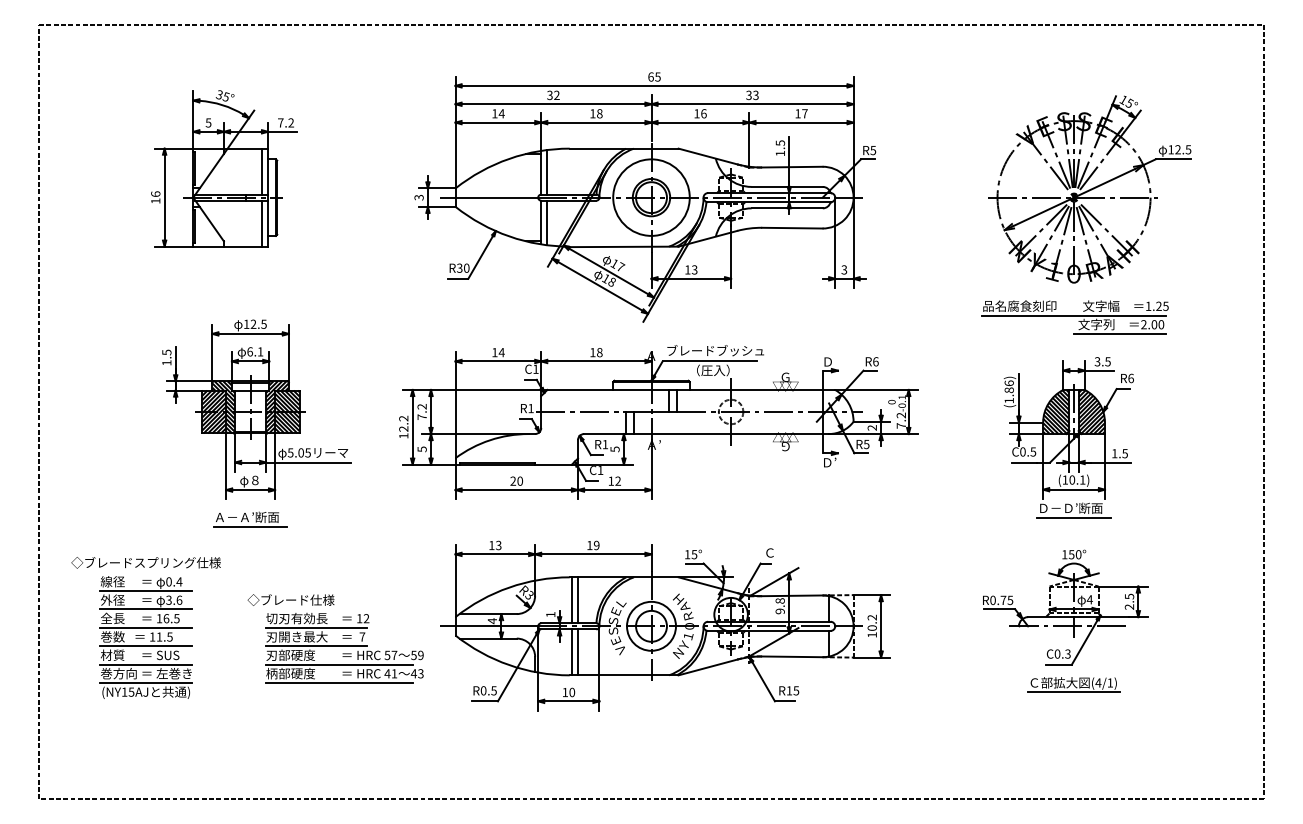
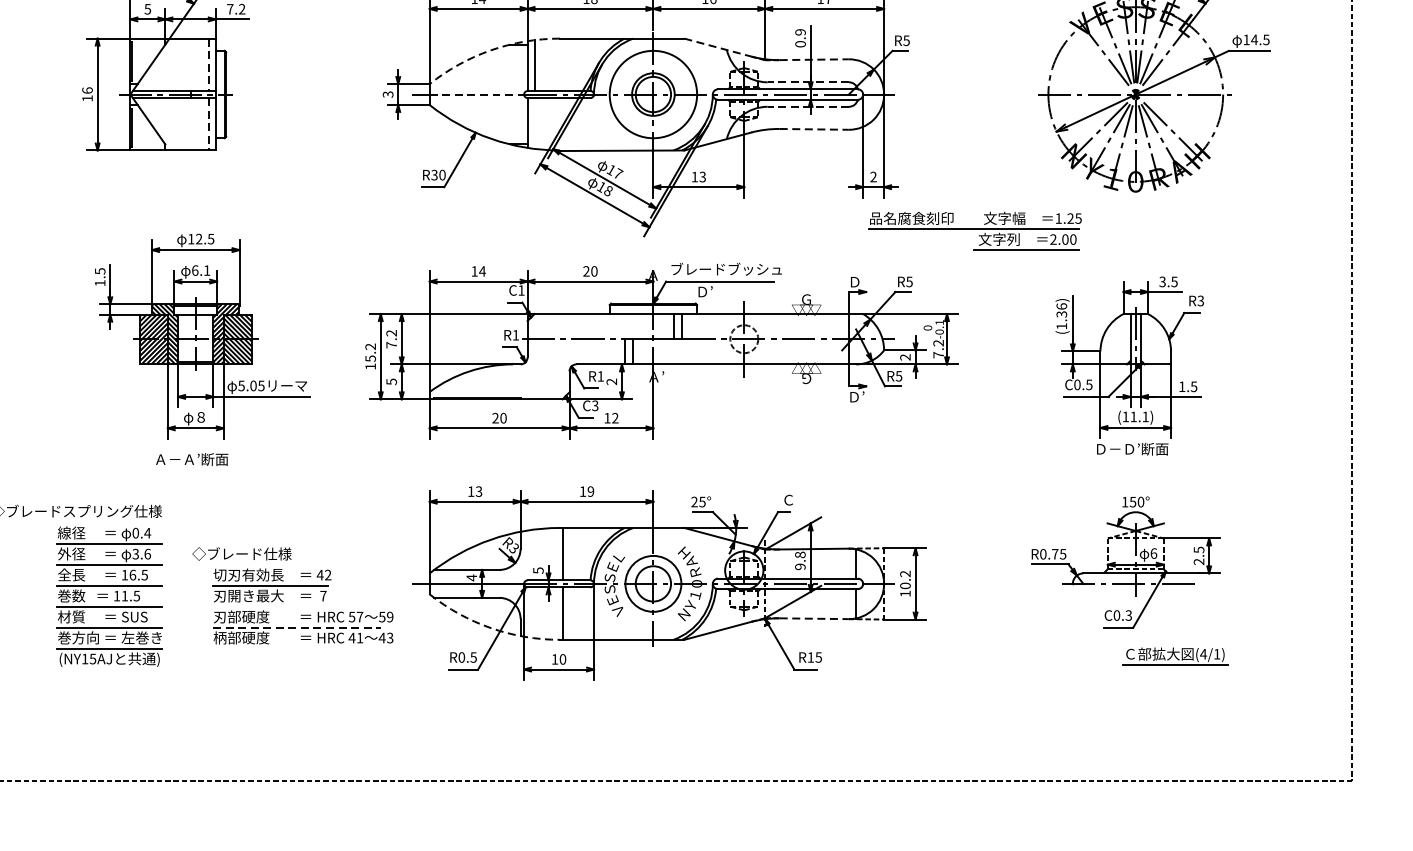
text: (780, 148) -> (800, 38), 1.5 -> 0.9
text: (1178, 149) -> (1254, 39), 12.5 -> 14.5
line: (708, 156) -> (718, 47), solid -> dashed
arc: (509, 158) -> (491, 49), solid -> dashed
line: (792, 167) -> (814, 60), solid -> dashed
line: (261, 171) -> (208, 64), solid -> dashed
line: (787, 186) -> (808, 81), solid -> dashed
line: (497, 197) -> (477, 94), solid -> dashed
line: (787, 208) -> (808, 106), solid -> dashed
line: (547, 222) -> (534, 122), removed
line: (261, 223) -> (208, 124), solid -> dashed
line: (792, 228) -> (814, 129), solid -> dashed
text: (844, 270) -> (873, 177), 3 -> 2
part: (1074, 317) -> (974, 231), moved
text: (596, 352) -> (590, 271), 18 -> 20
text: (875, 361) -> (909, 281), R6 -> R5
text: (710, 370) -> (720, 291), （圧入） -> Ｄ’
text: (1130, 378) -> (1200, 300), R6 -> R3
text: (1008, 390) -> (1060, 314), (1.86) -> (1.36)
hatch: (1056, 411) -> (1115, 338), removed
hatch: (1091, 411) -> (1155, 338), removed
text: (403, 428) -> (370, 358), 12.2 -> 15.2
text: (614, 449) -> (611, 382), 5 -> 2
text: (600, 470) -> (595, 406), C1 -> C3
text: (1072, 479) -> (1133, 416), (10.1) -> (11.1)
line: (1073, 517) -> (1135, 459), removed
line: (250, 526) -> (195, 469), removed
text: (687, 554) -> (694, 501), 15° -> 25°
text: (1089, 599) -> (1153, 553), 4 -> 6
line: (578, 600) -> (570, 554), removed
text: (550, 614) -> (538, 570), 1 -> 5
text: (359, 618) -> (320, 574), 12 -> 42
part: (145, 637) -> (108, 596), moved
line: (315, 646) -> (269, 606), removed
line: (578, 652) -> (570, 613), removed
line: (792, 656) -> (814, 618), solid -> dashed
line: (339, 664) -> (297, 627), solid -> dashed
arc: (509, 665) -> (491, 628), solid -> dashed
line: (338, 682) -> (296, 648), removed
part: (1073, 684) -> (1175, 656), moved

